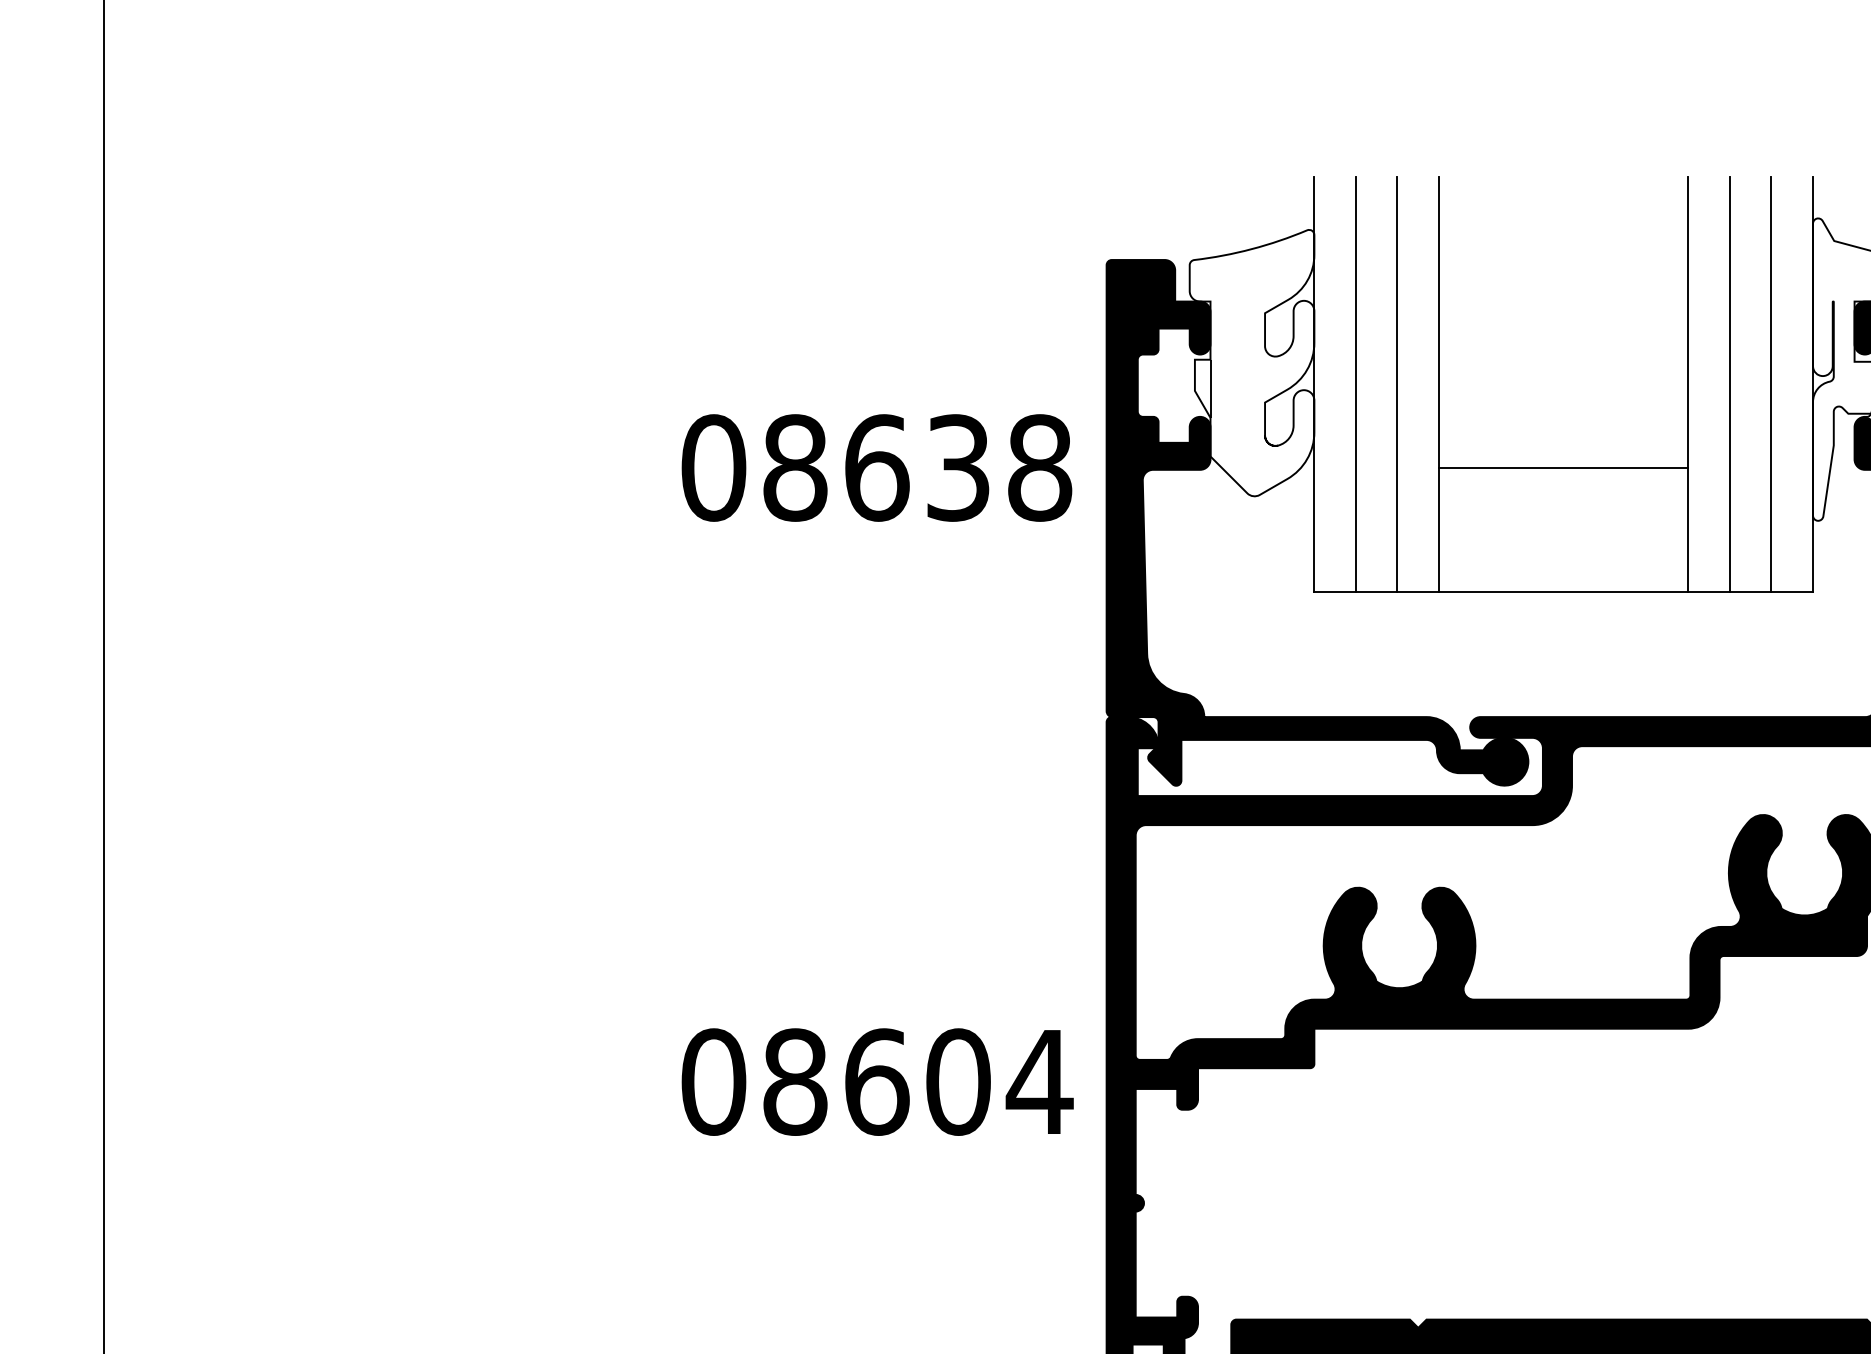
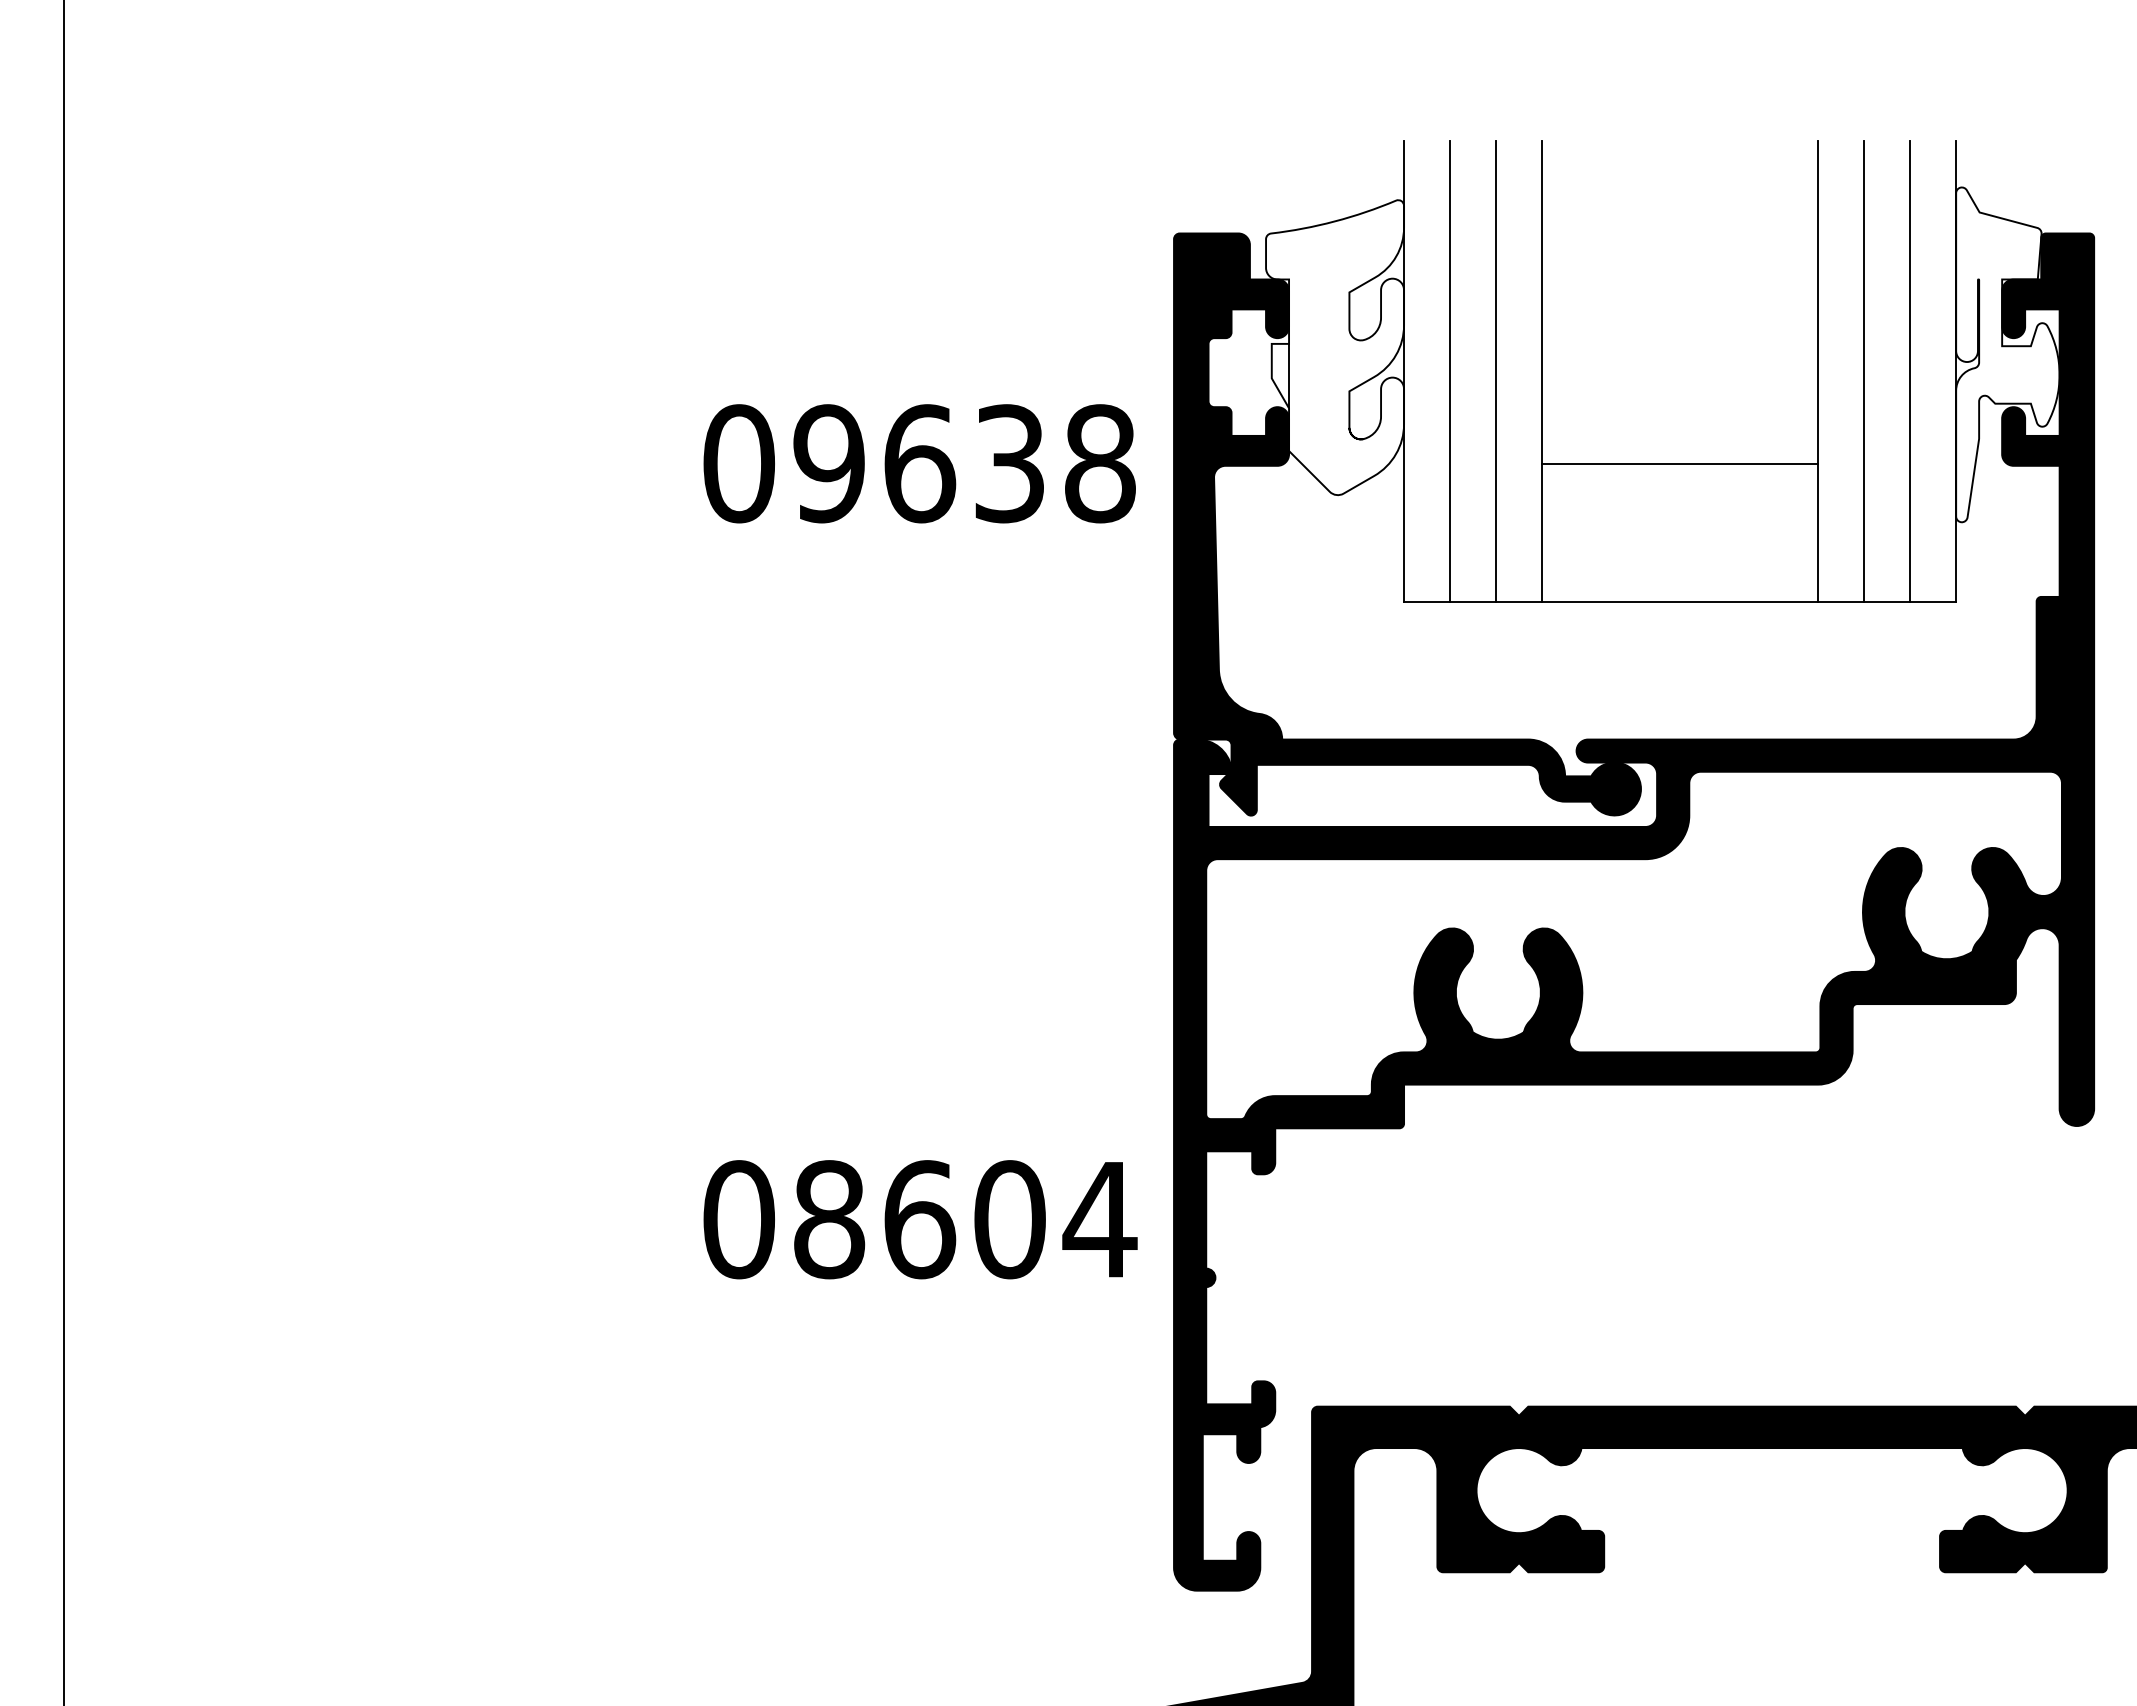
text: (795, 467) -> (829, 463), 08638 -> 09638
text: (877, 1081) -> (920, 1219), moved

